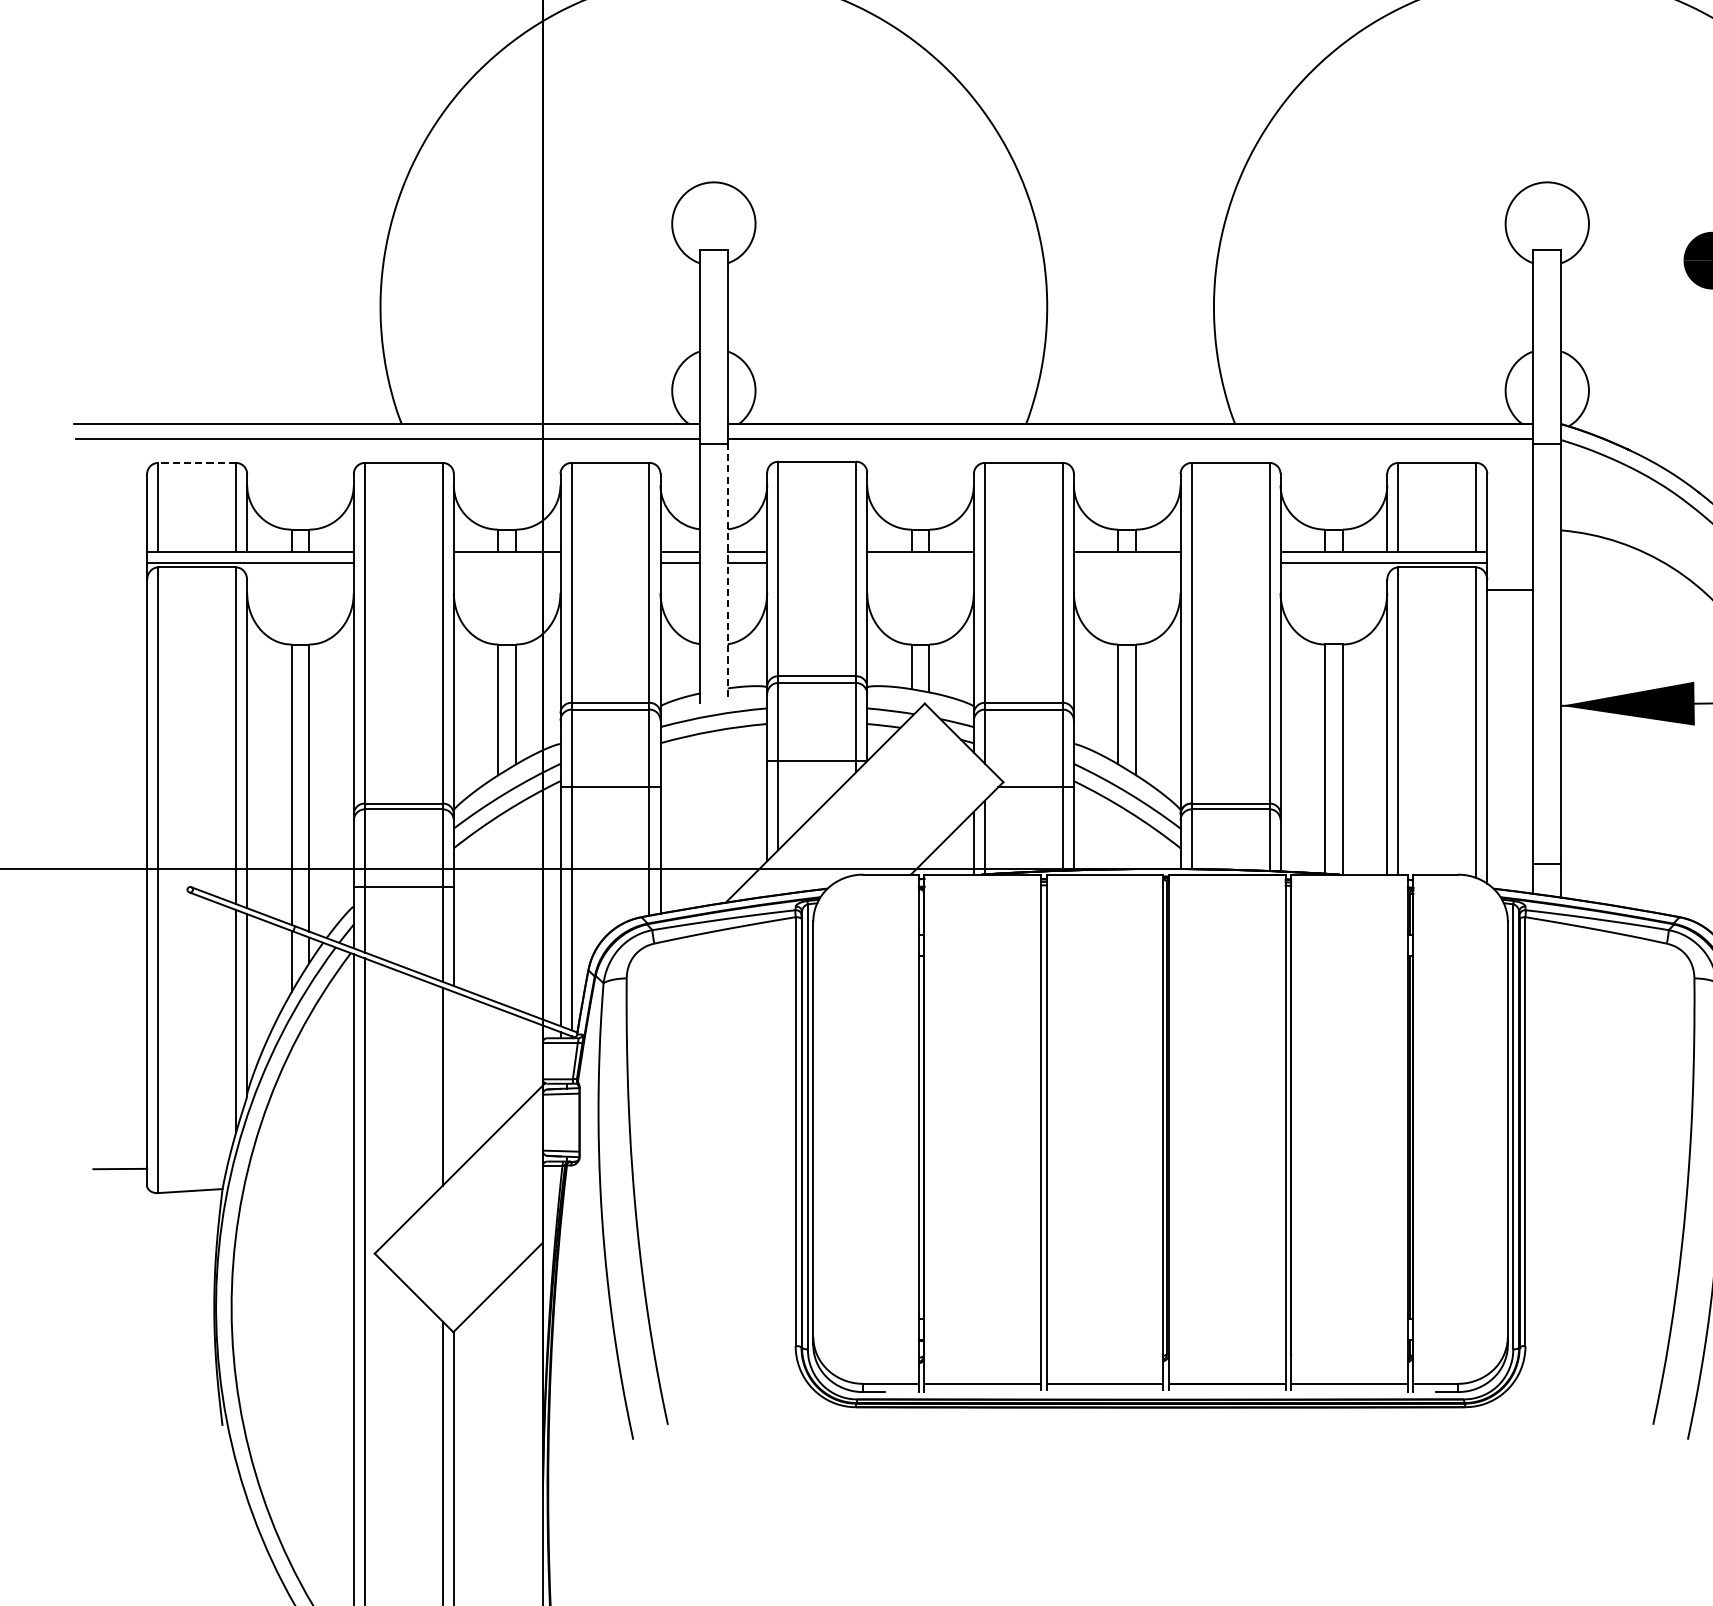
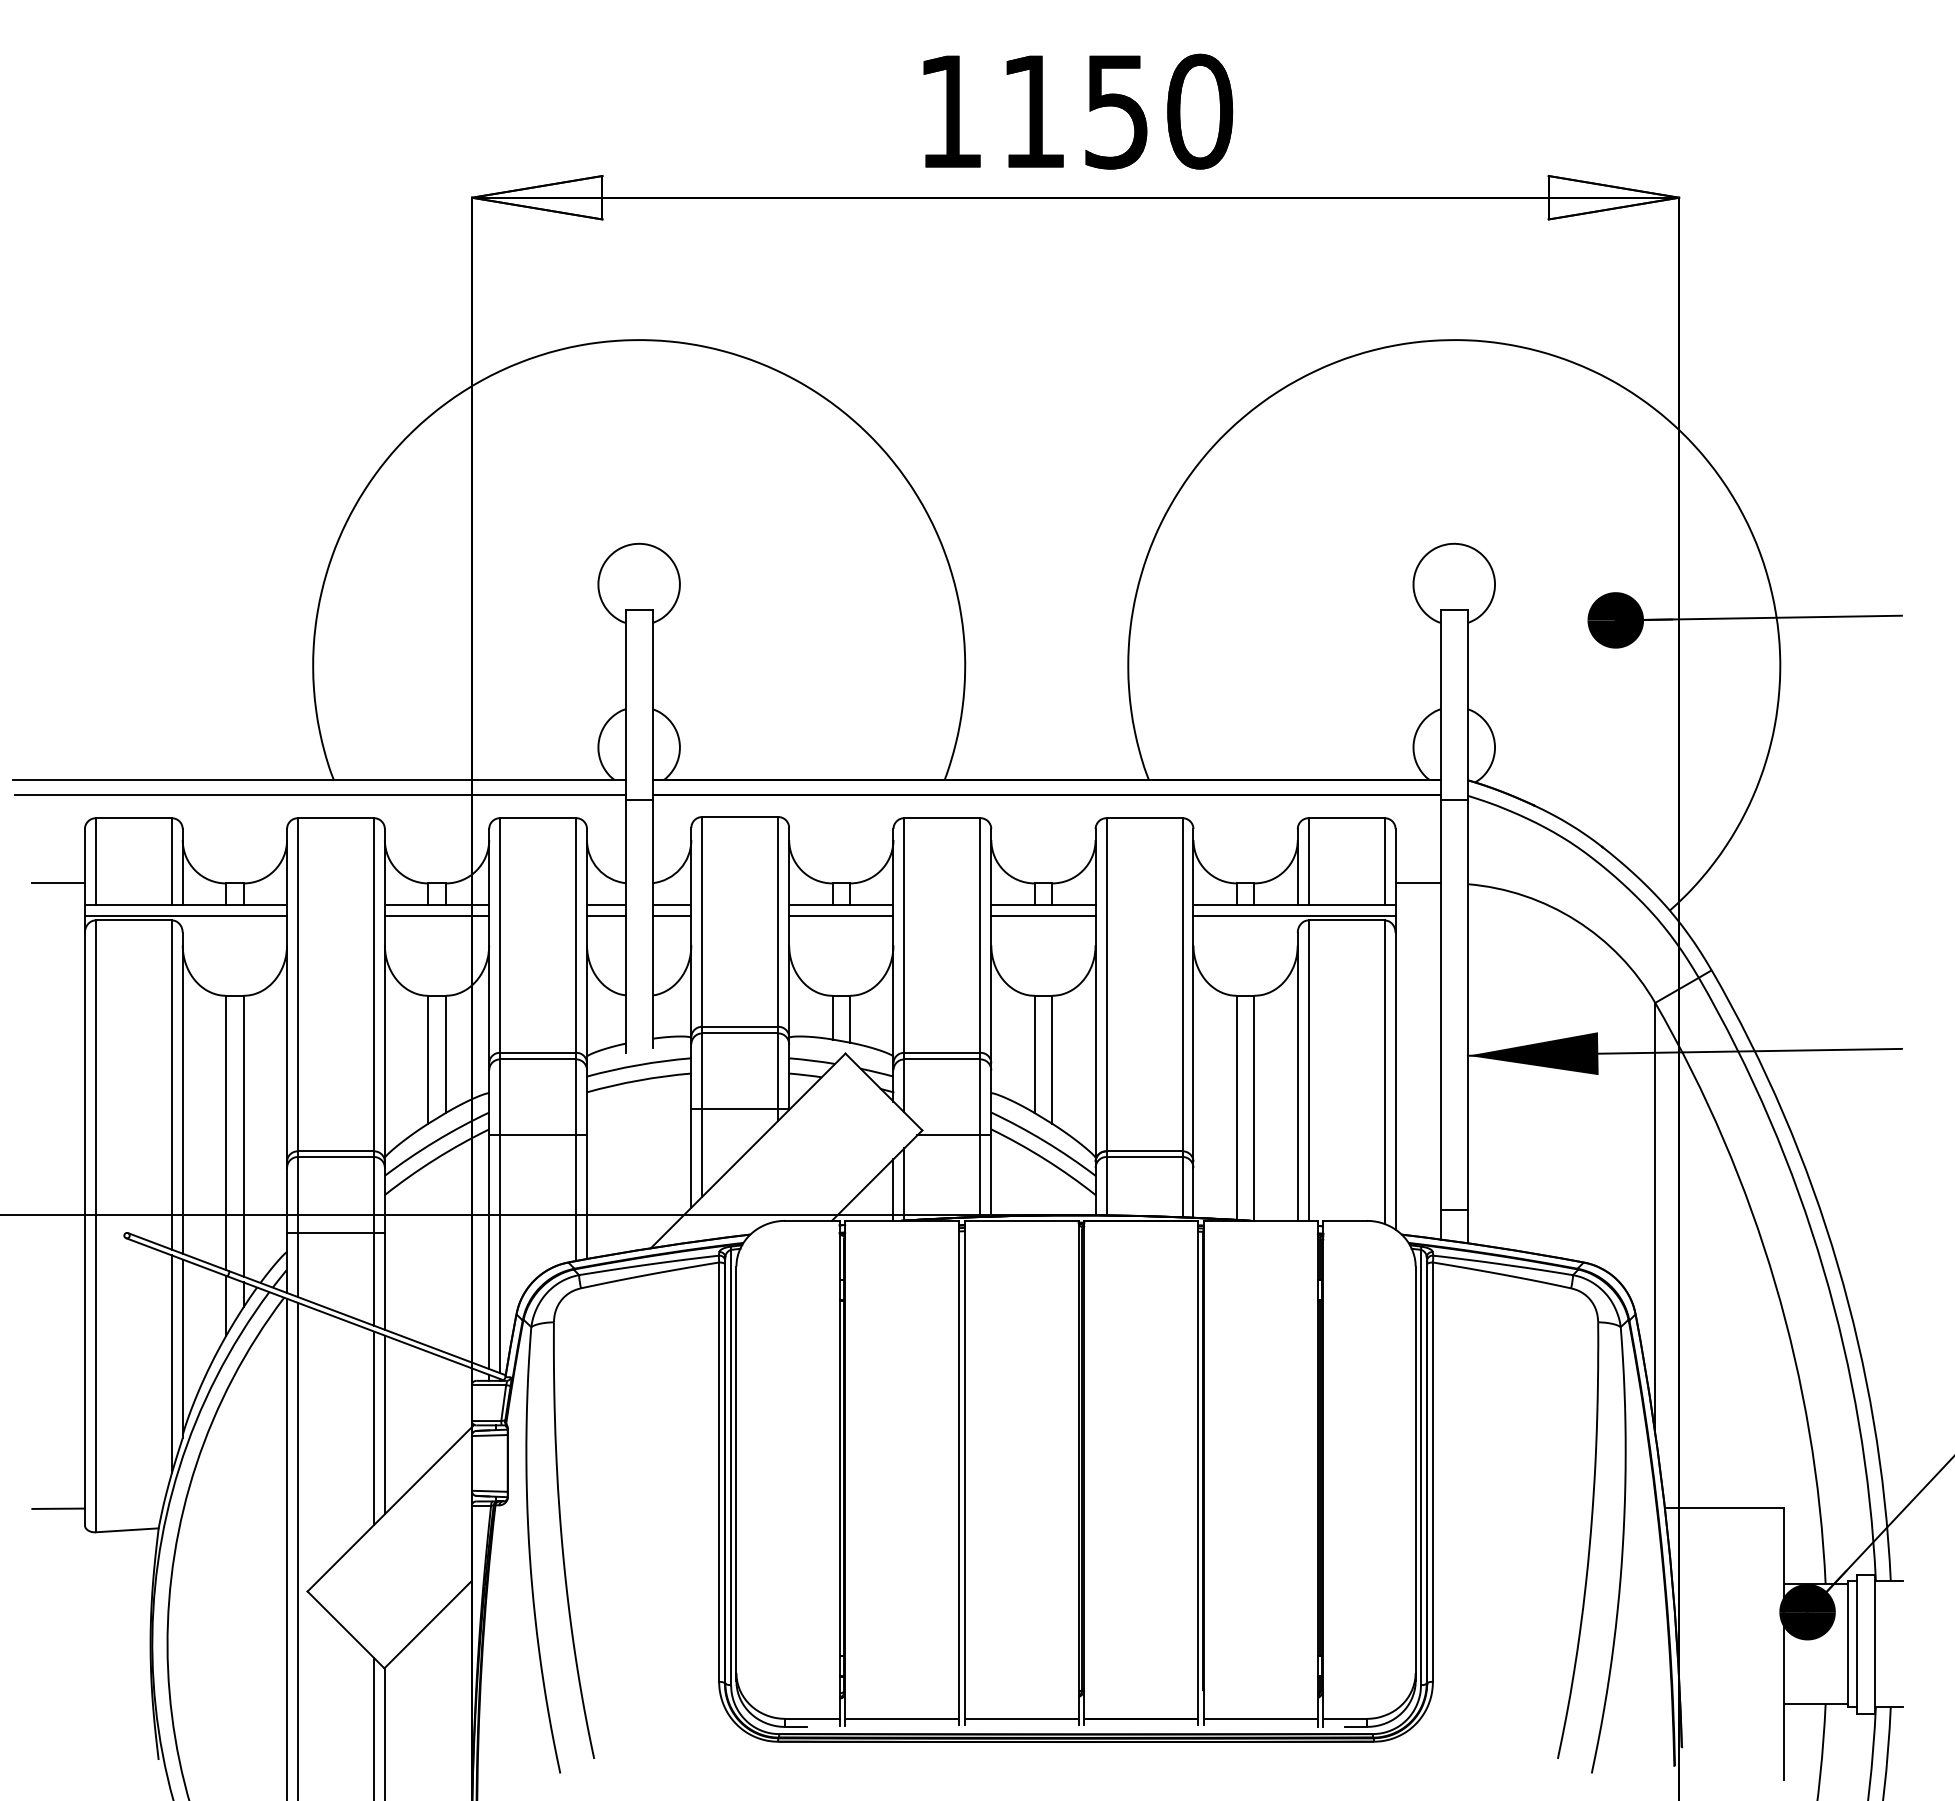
line: (196, 463) -> (133, 818), dashed -> solid
line: (120, 529) -> (58, 883), added
line: (506, 563) -> (436, 916), added
line: (920, 563) -> (841, 916), added
line: (1127, 563) -> (1043, 916), added
line: (727, 570) -> (652, 923), dashed -> solid
line: (1509, 590) -> (1417, 883), moved
line: (453, 1082) -> (384, 1424), added

